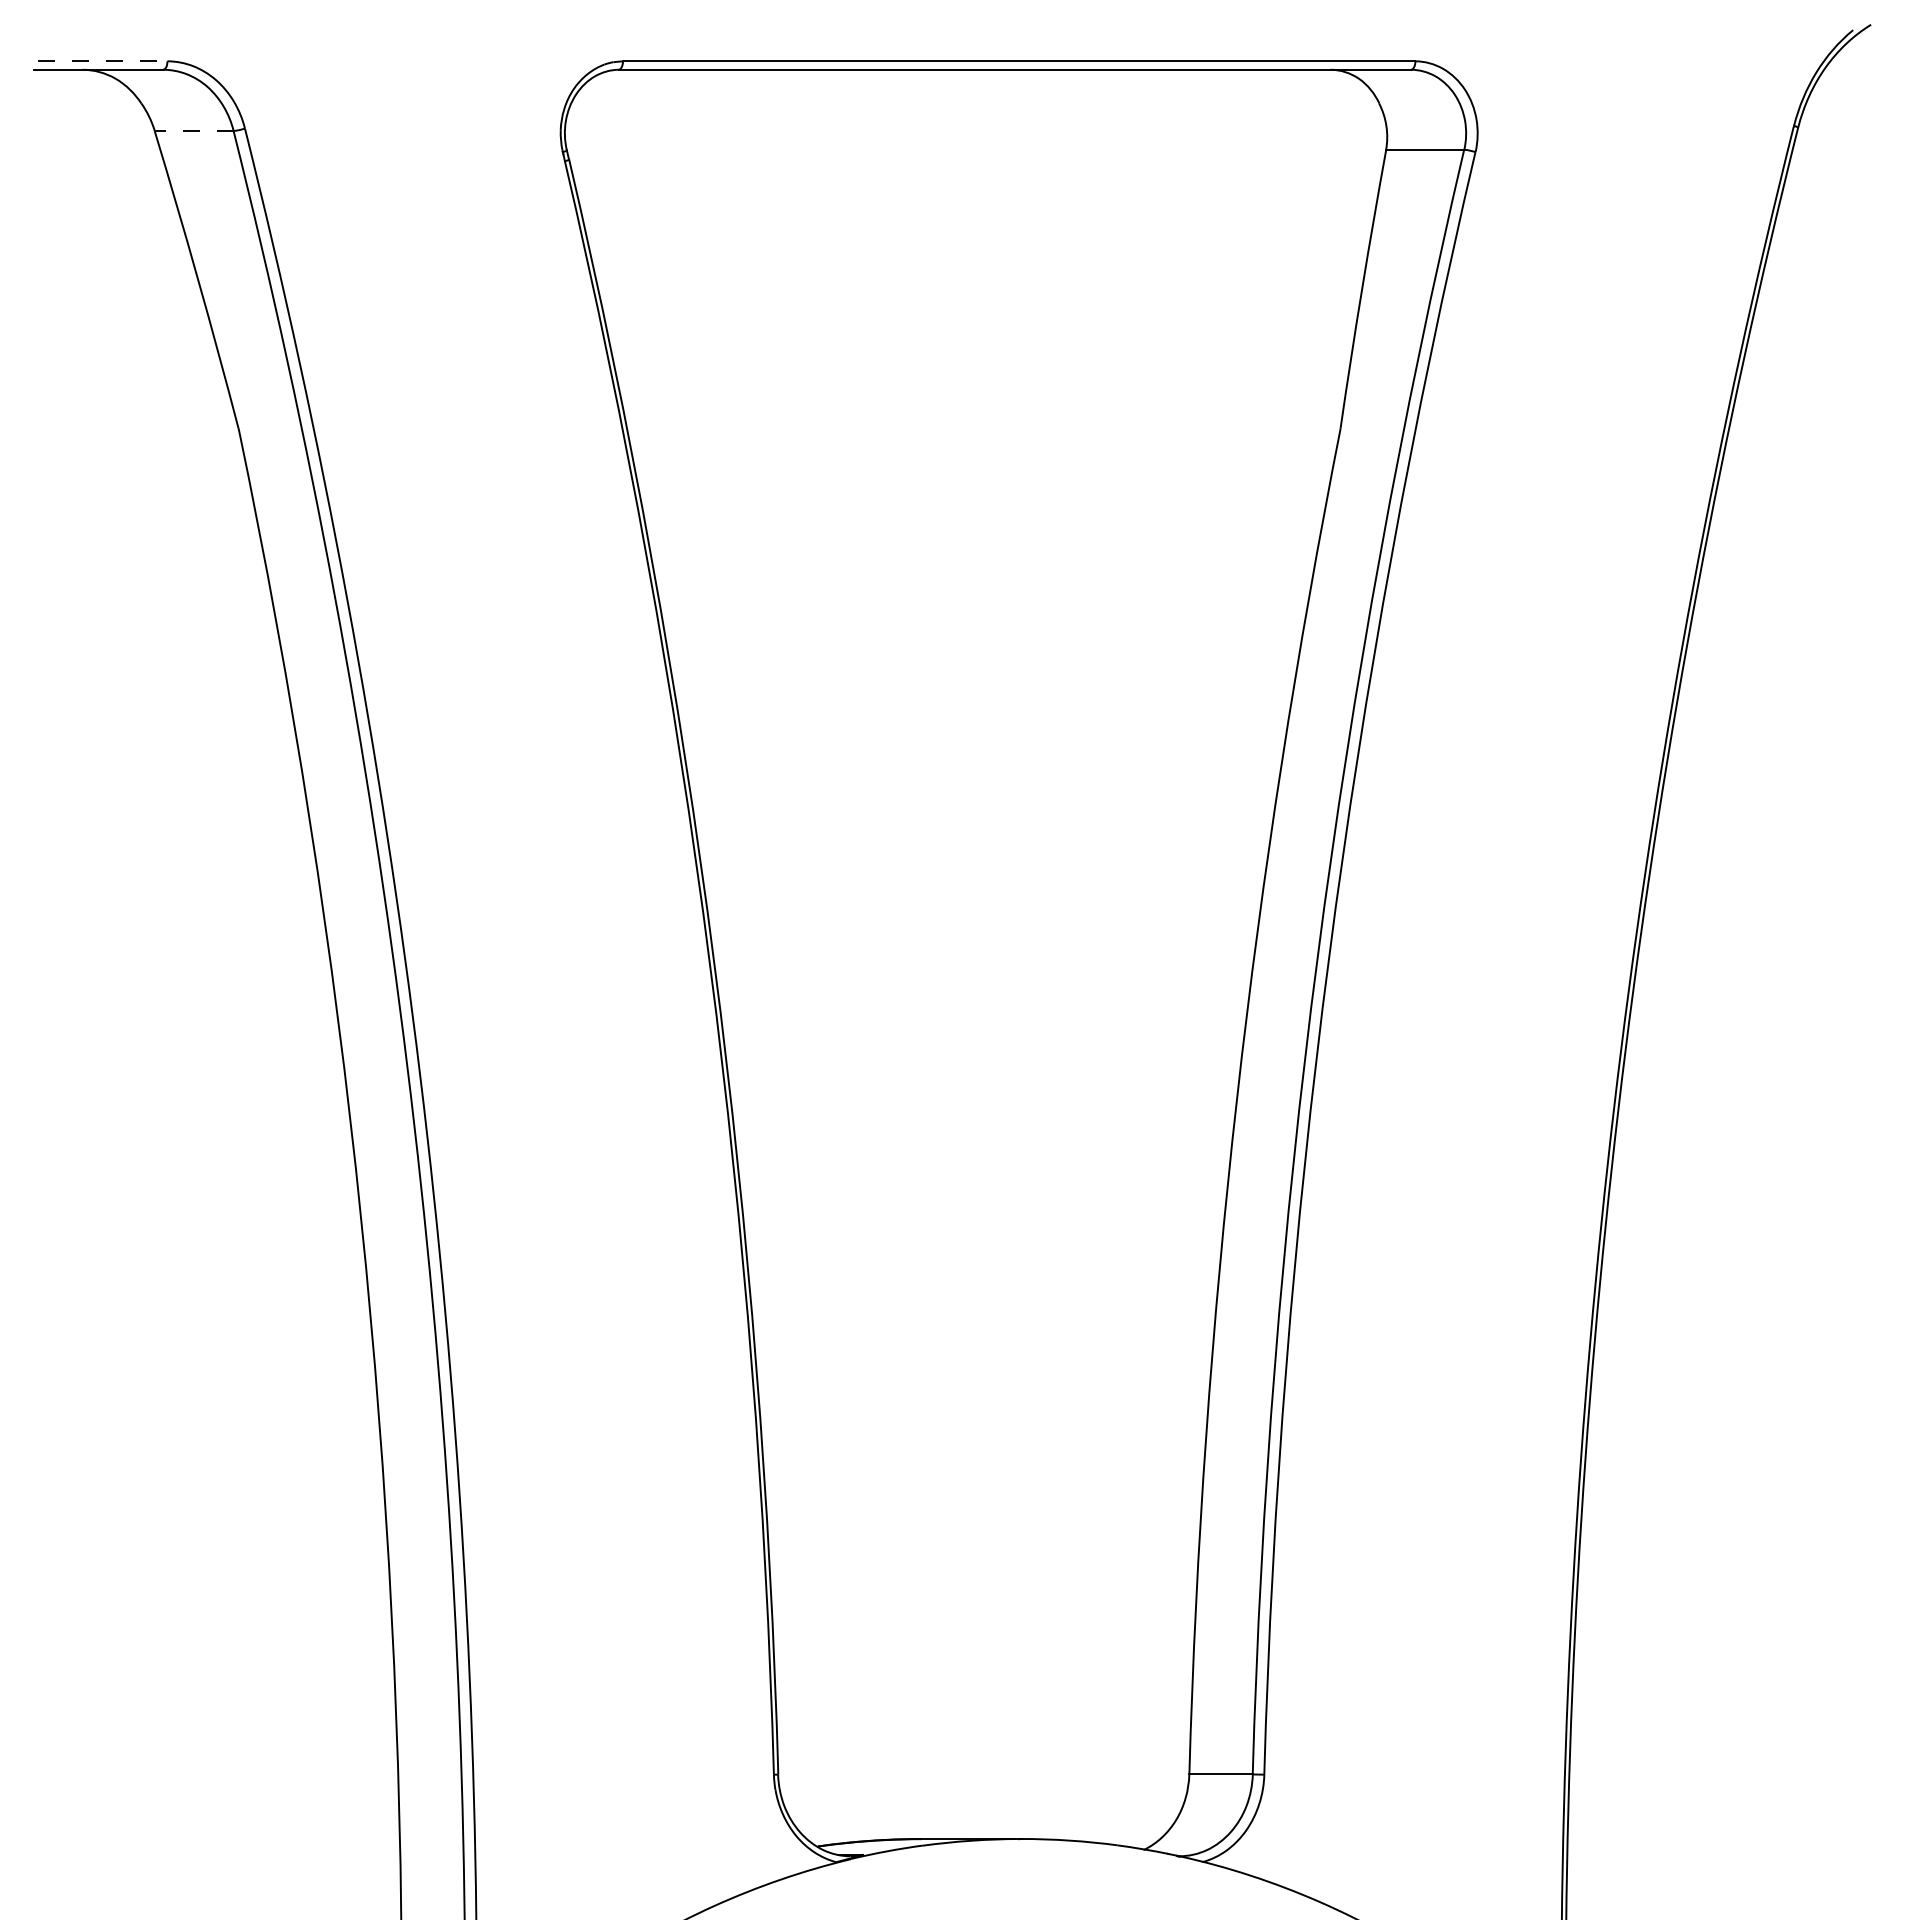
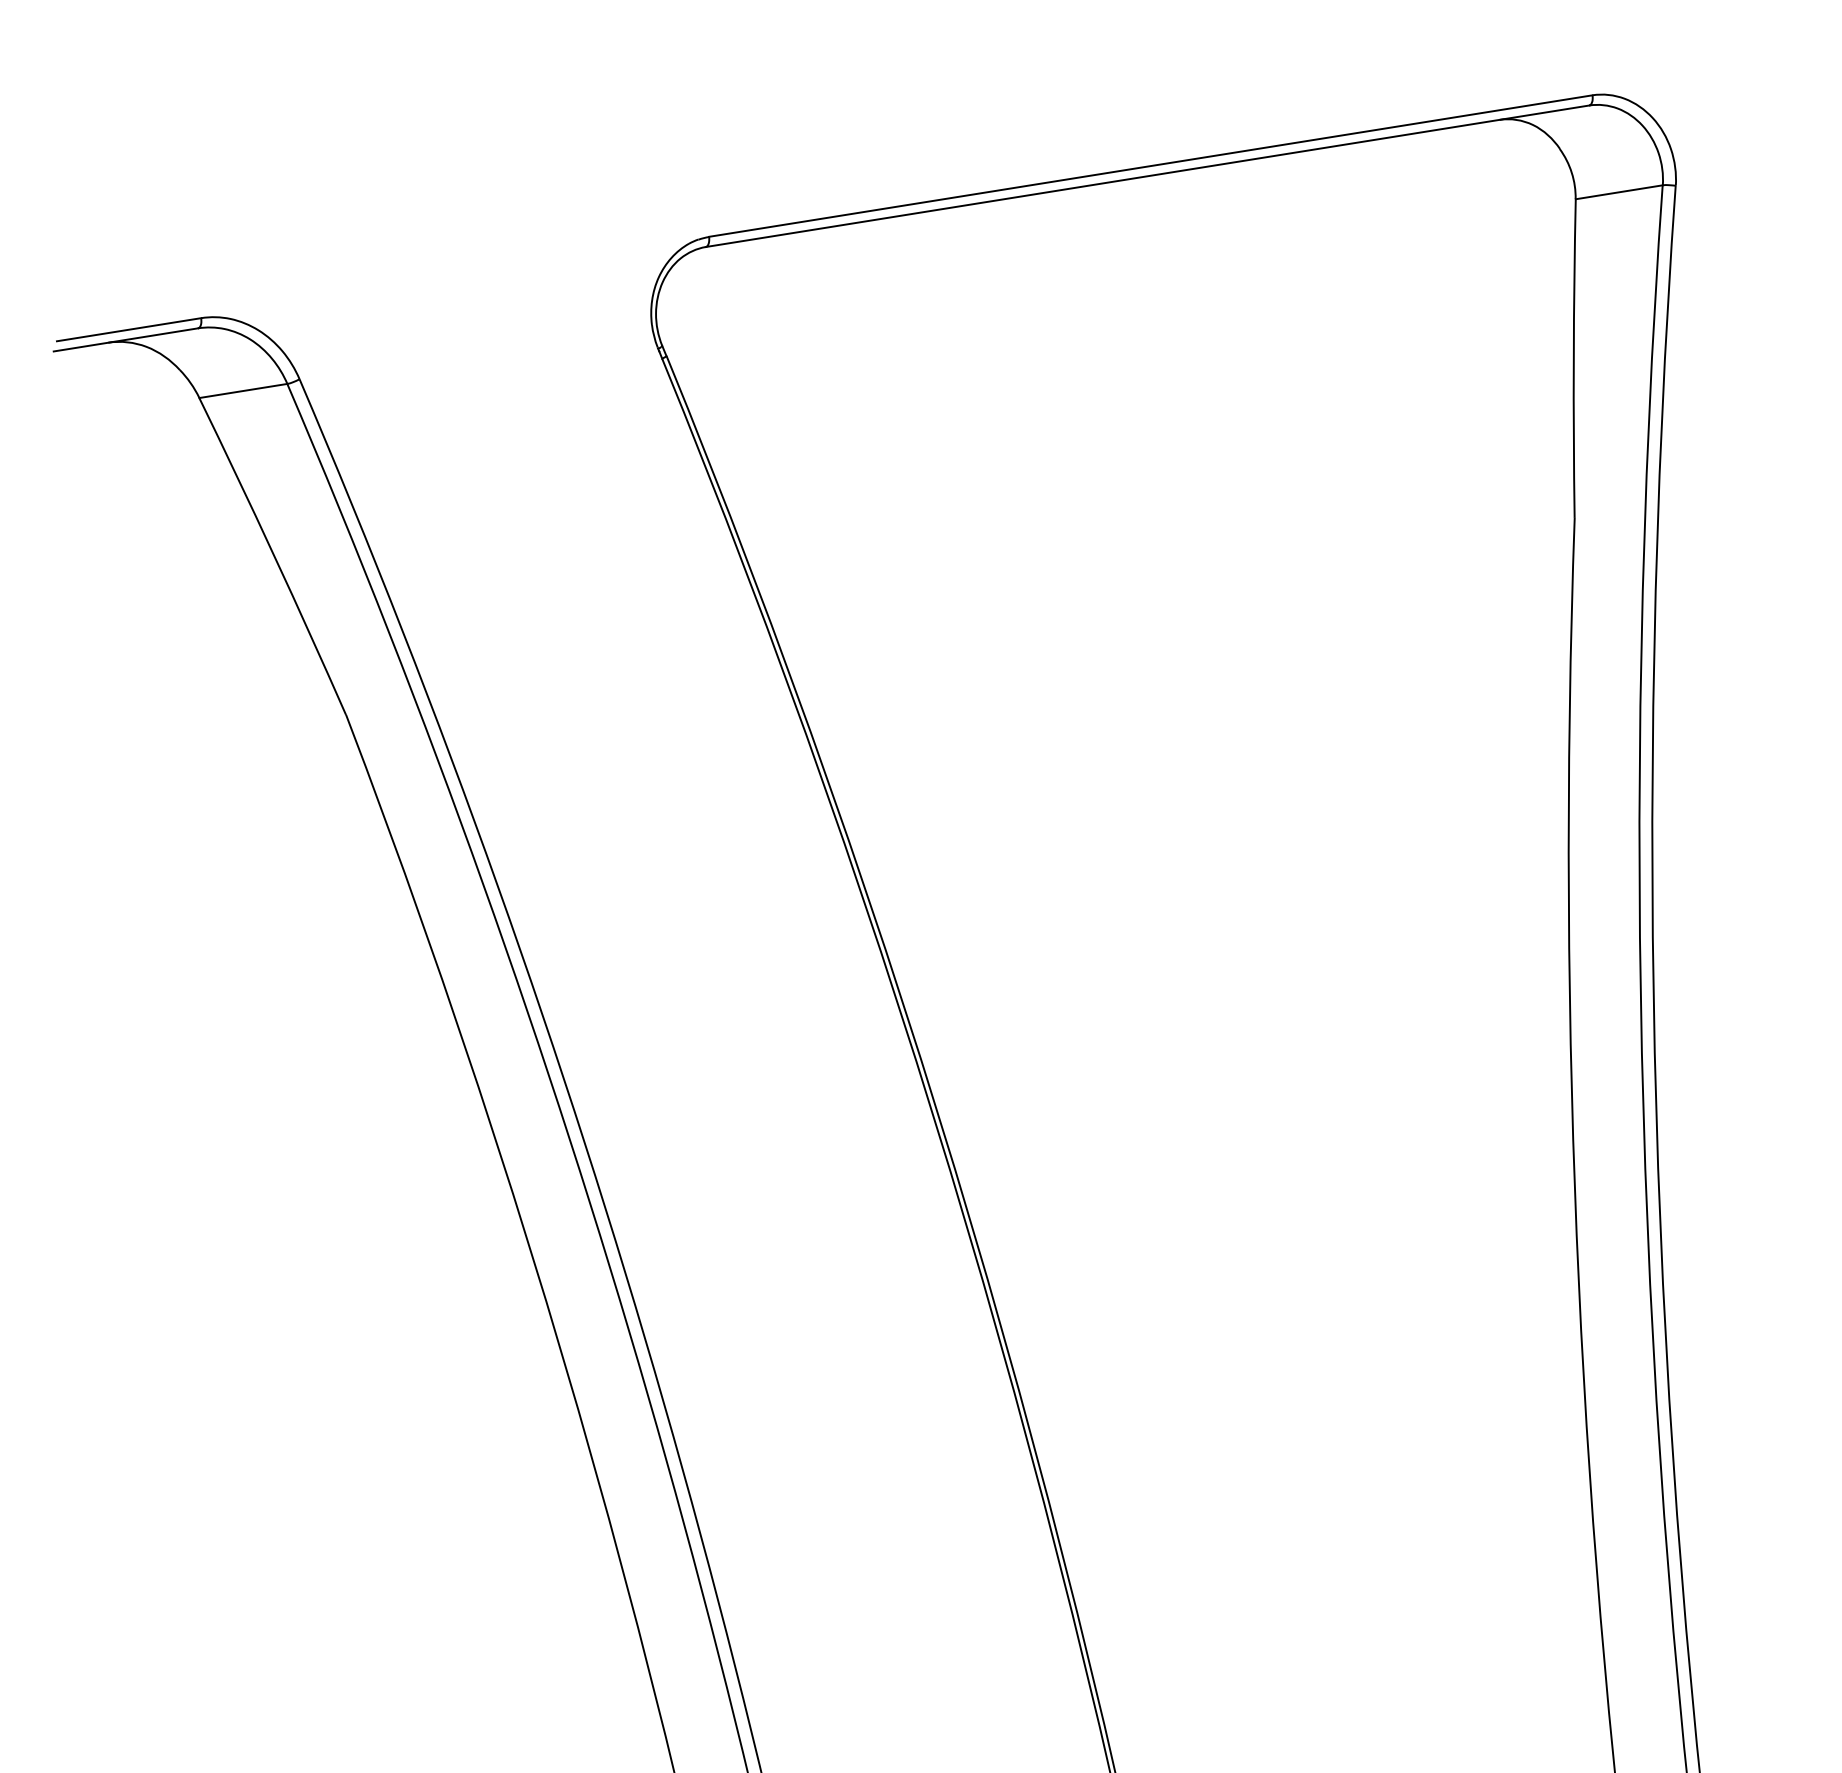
line: (102, 61) -> (128, 329), dashed -> solid
line: (193, 130) -> (242, 390), dashed -> solid

